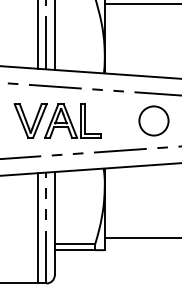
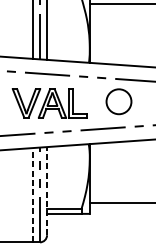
circle: (153, 120) -> (118, 101), moved
line: (54, 223) -> (46, 191), solid -> dashed
line: (38, 227) -> (33, 194), solid -> dashed

